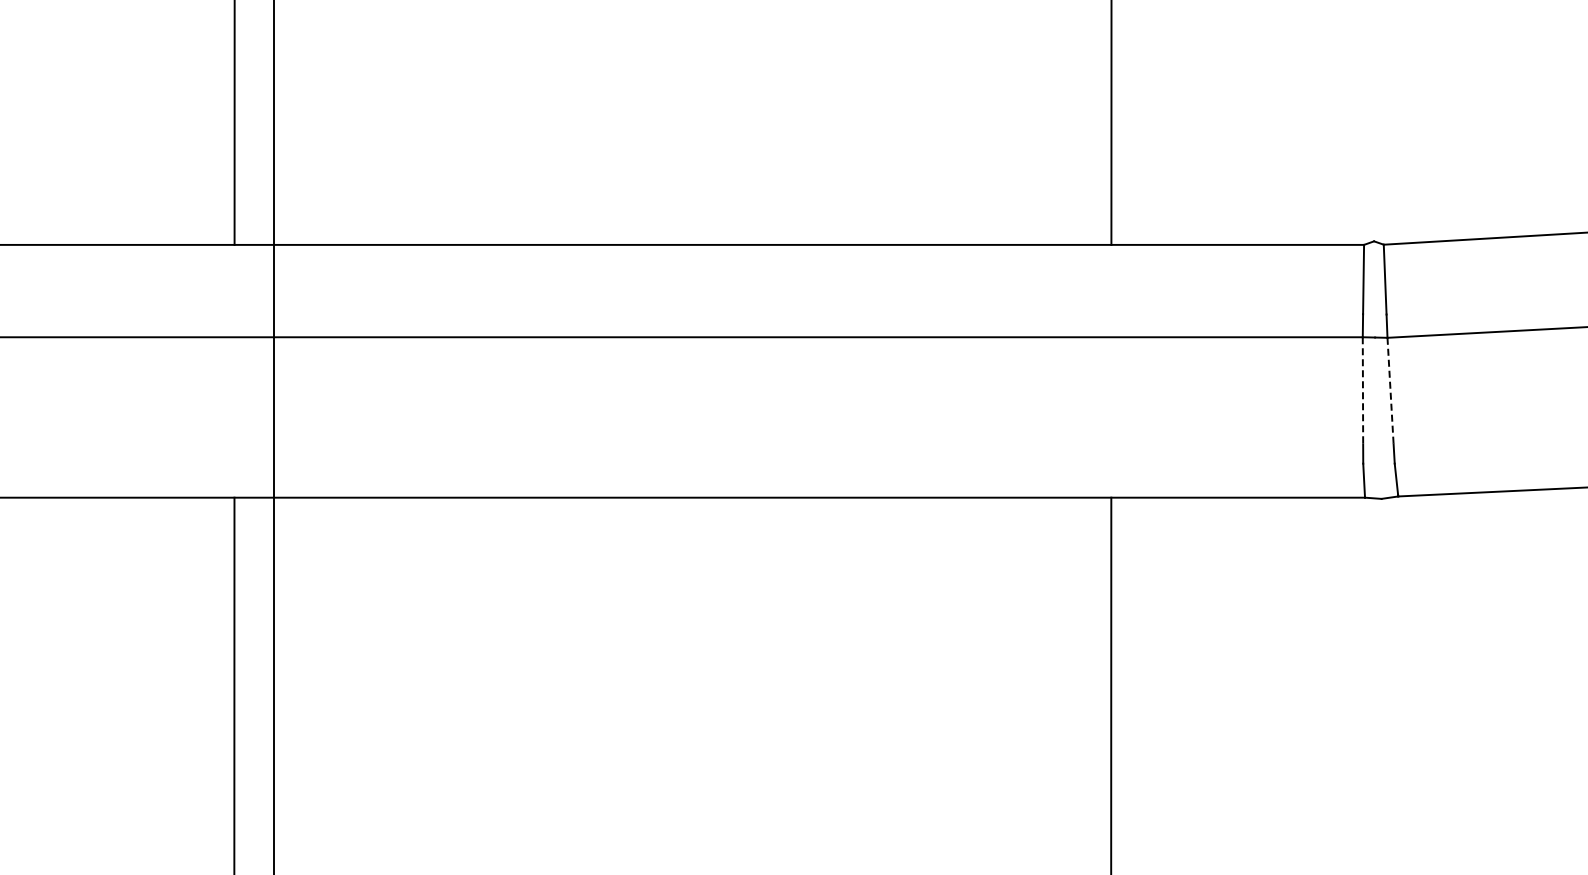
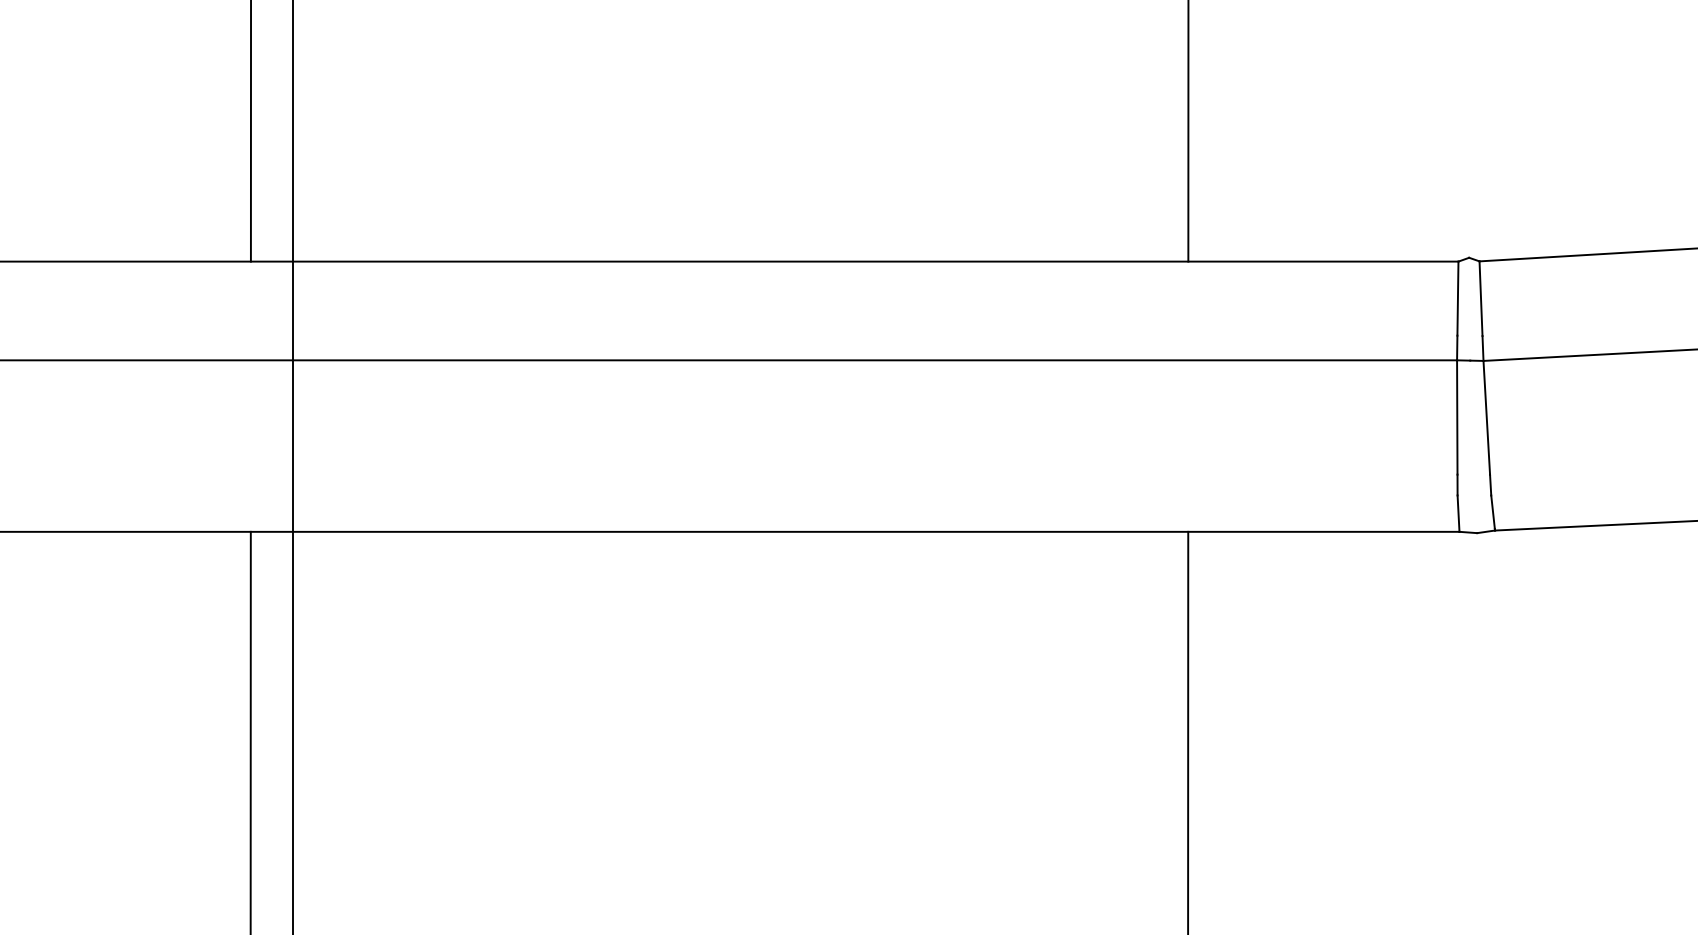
line: (1362, 391) -> (1456, 418), dashed -> solid
line: (1390, 391) -> (1486, 418), dashed -> solid

